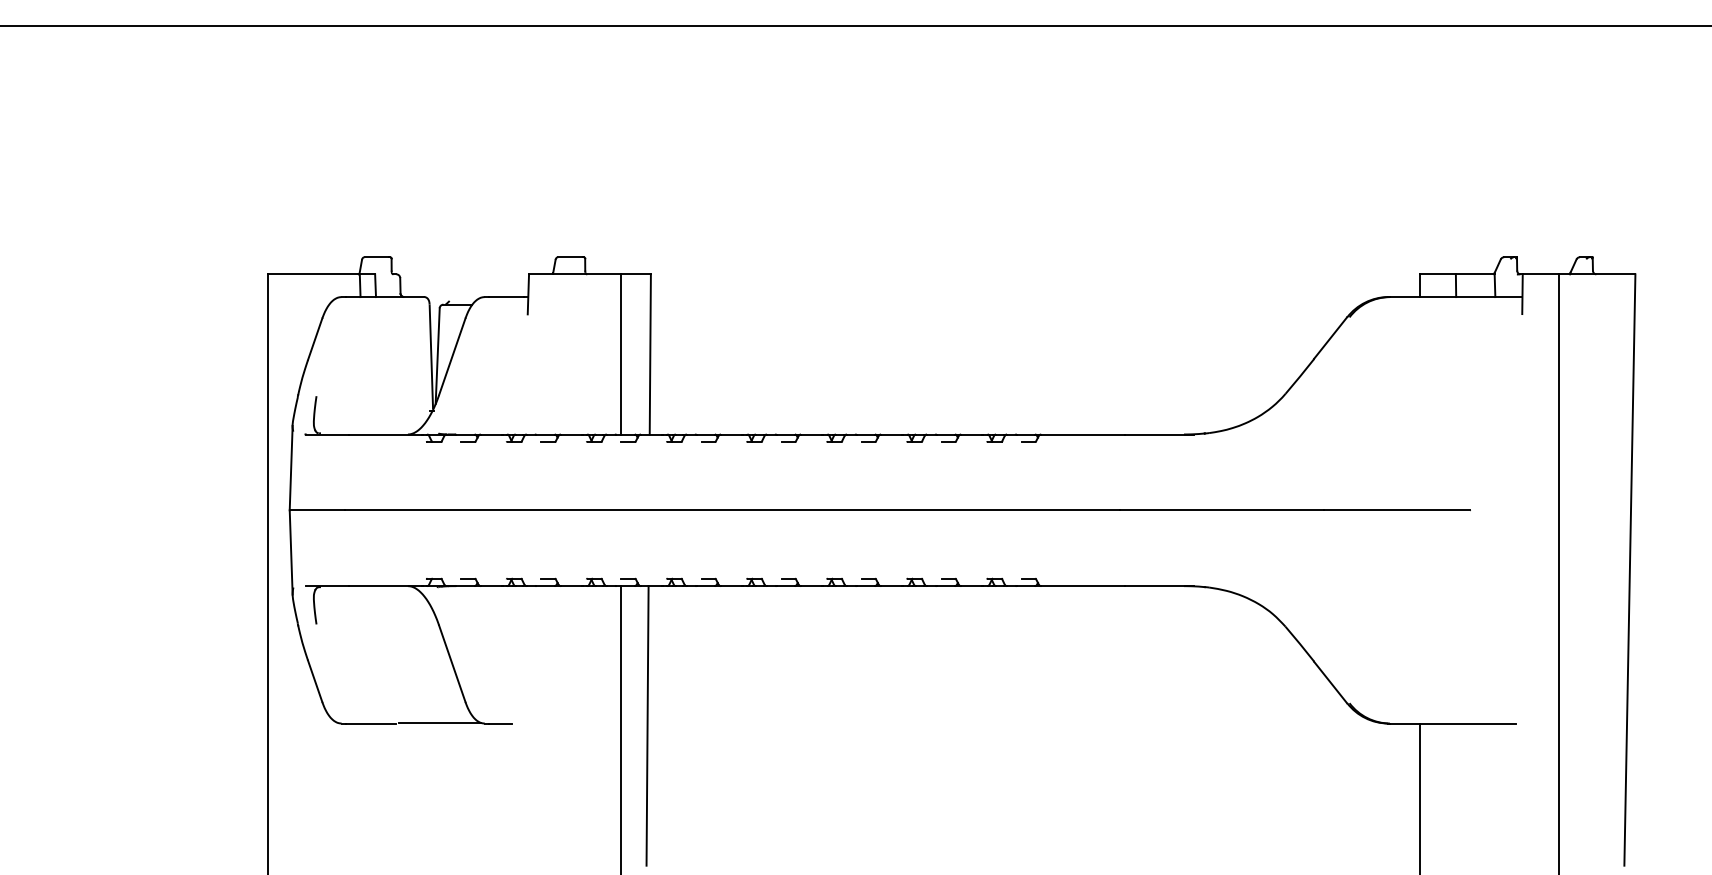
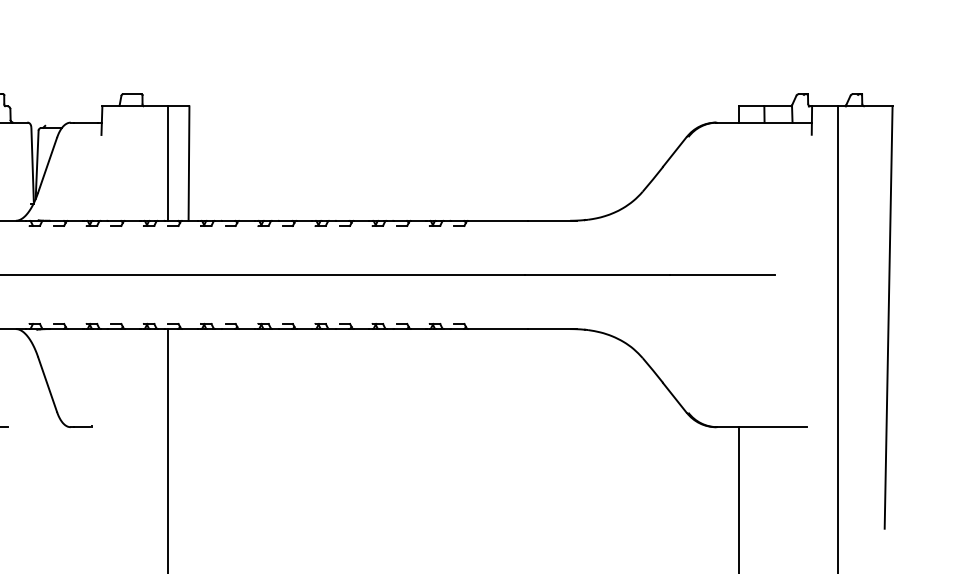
line: (439, 722) -> (38, 426), removed
line: (647, 725) -> (187, 428), removed

